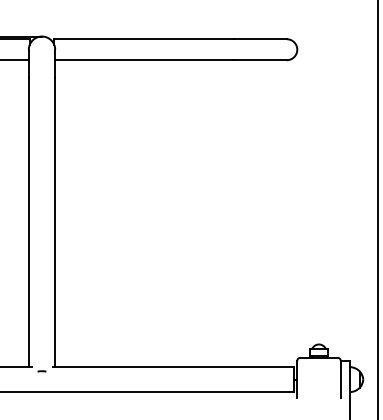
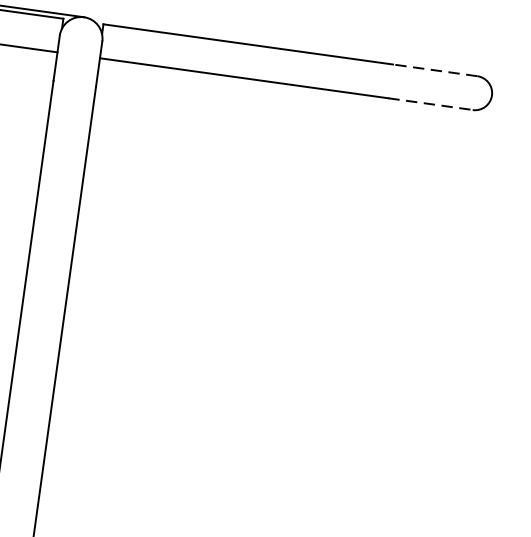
line: (260, 39) -> (435, 70), solid -> dashed
line: (261, 60) -> (431, 104), solid -> dashed

